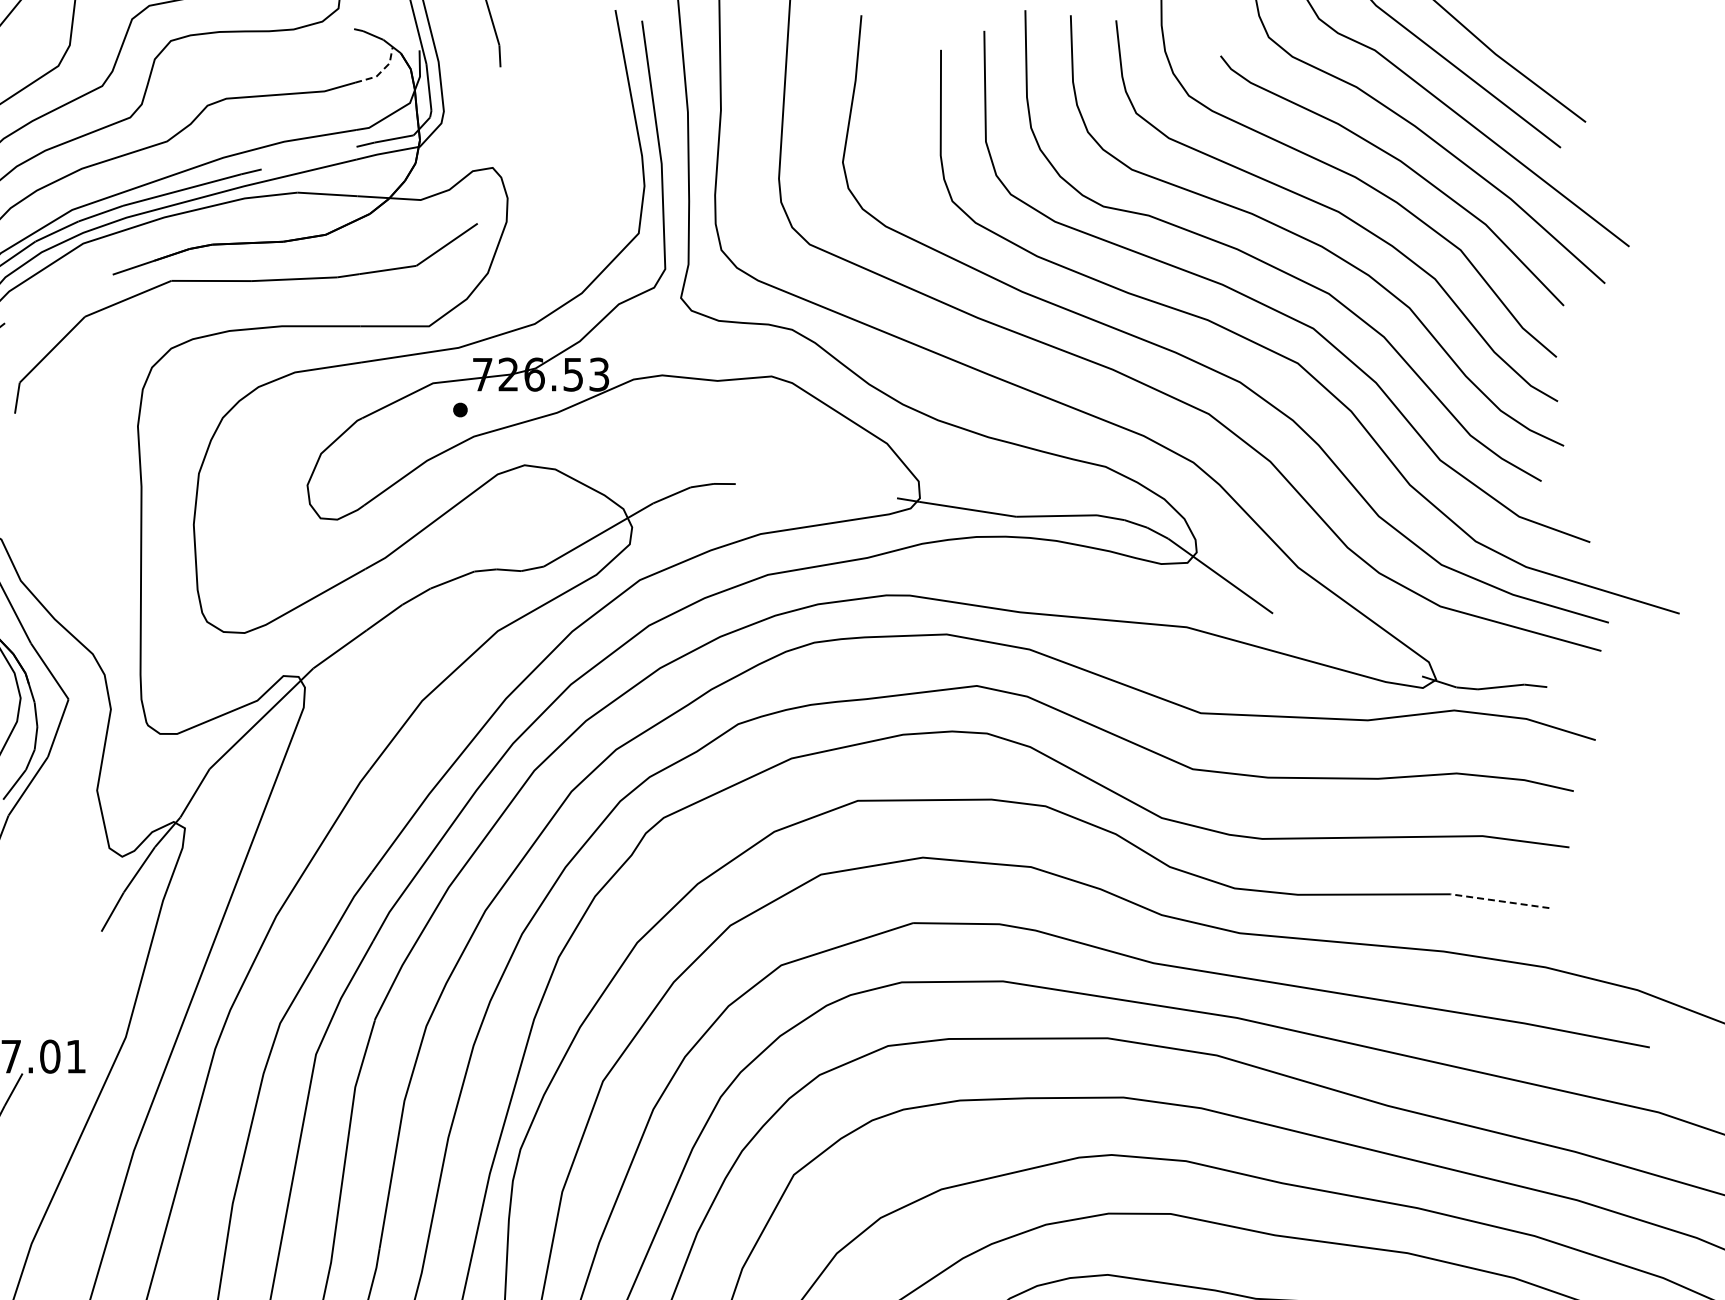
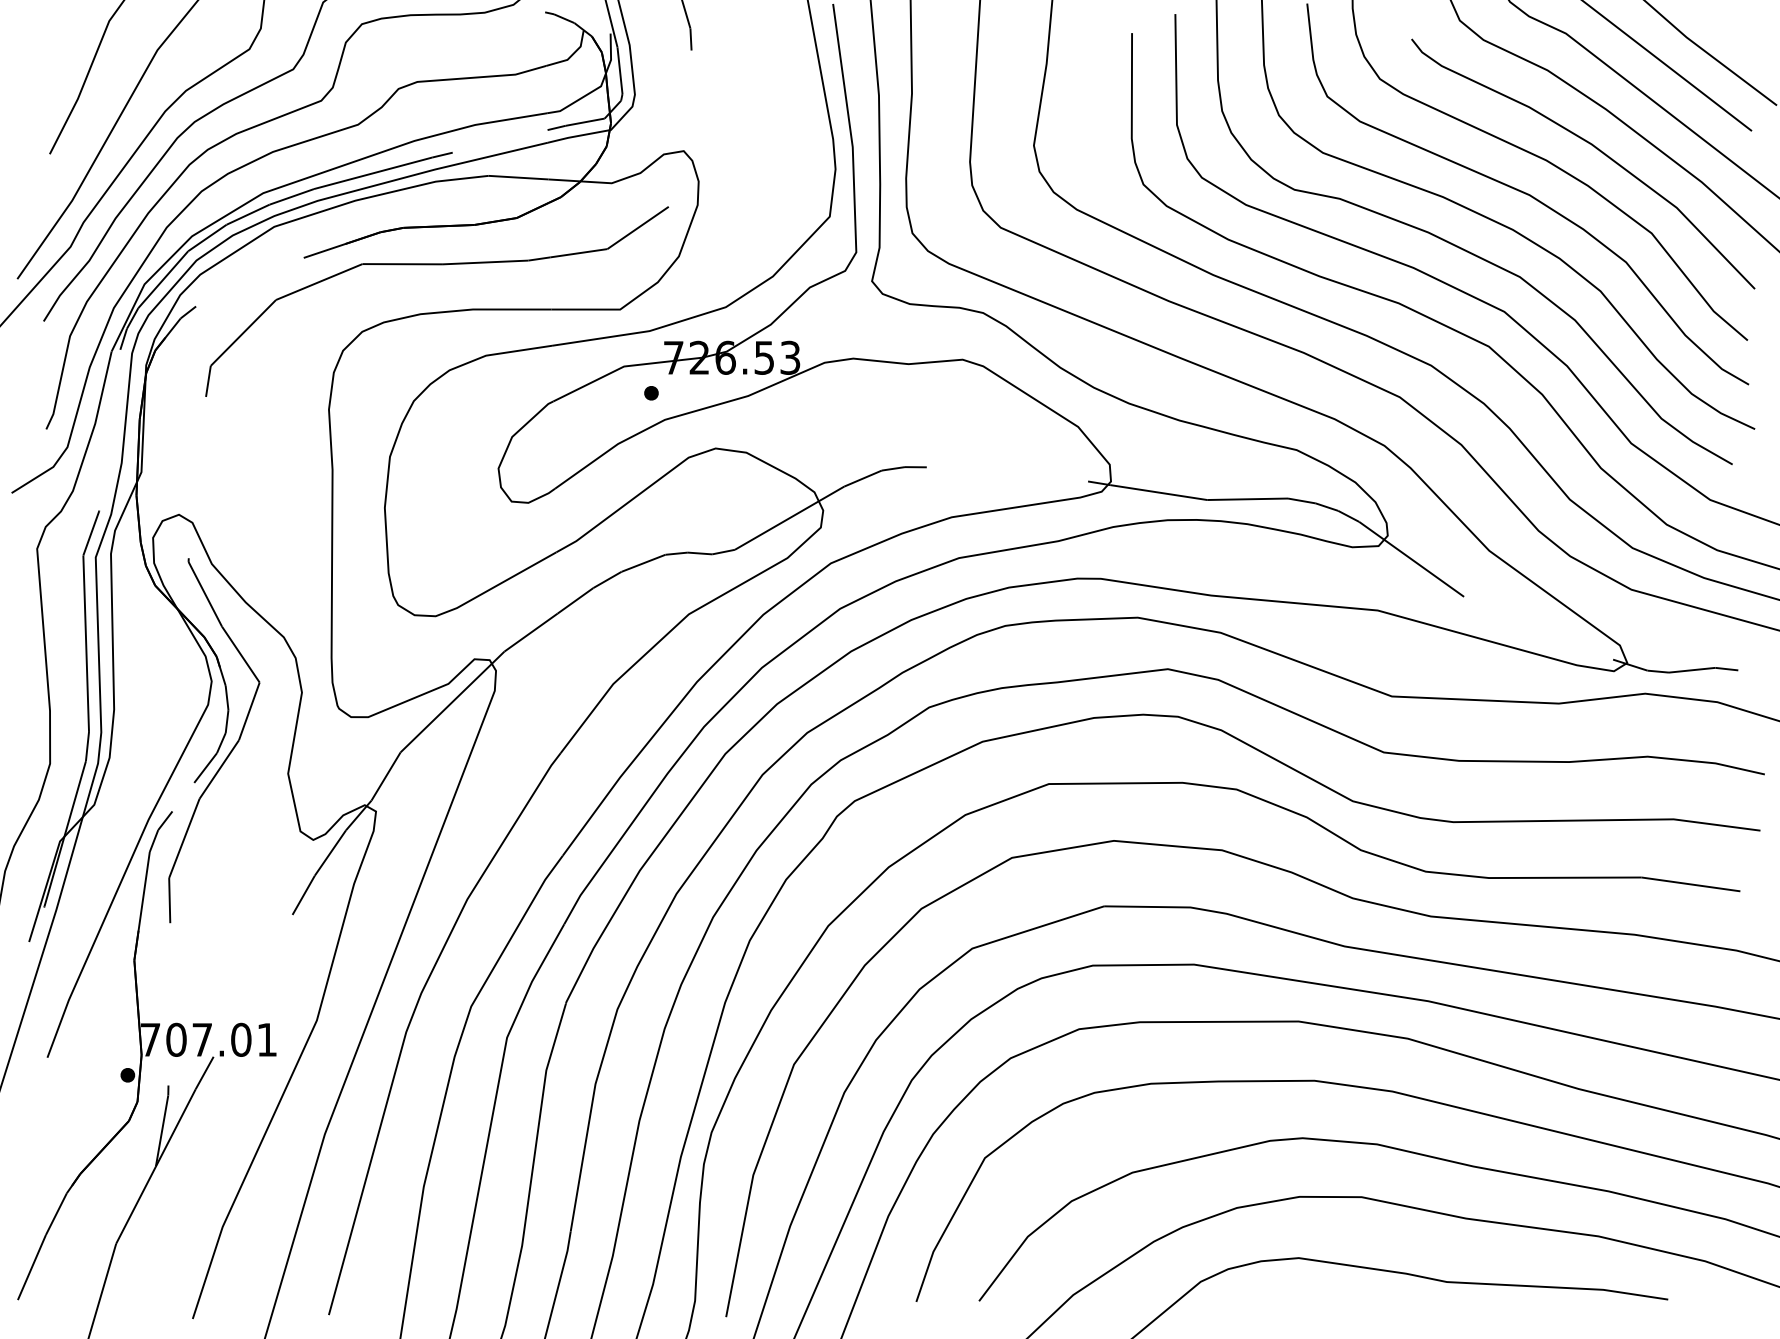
line: (380, 72) -> (571, 55), dashed -> solid
line: (1500, 901) -> (1691, 884), dashed -> solid

